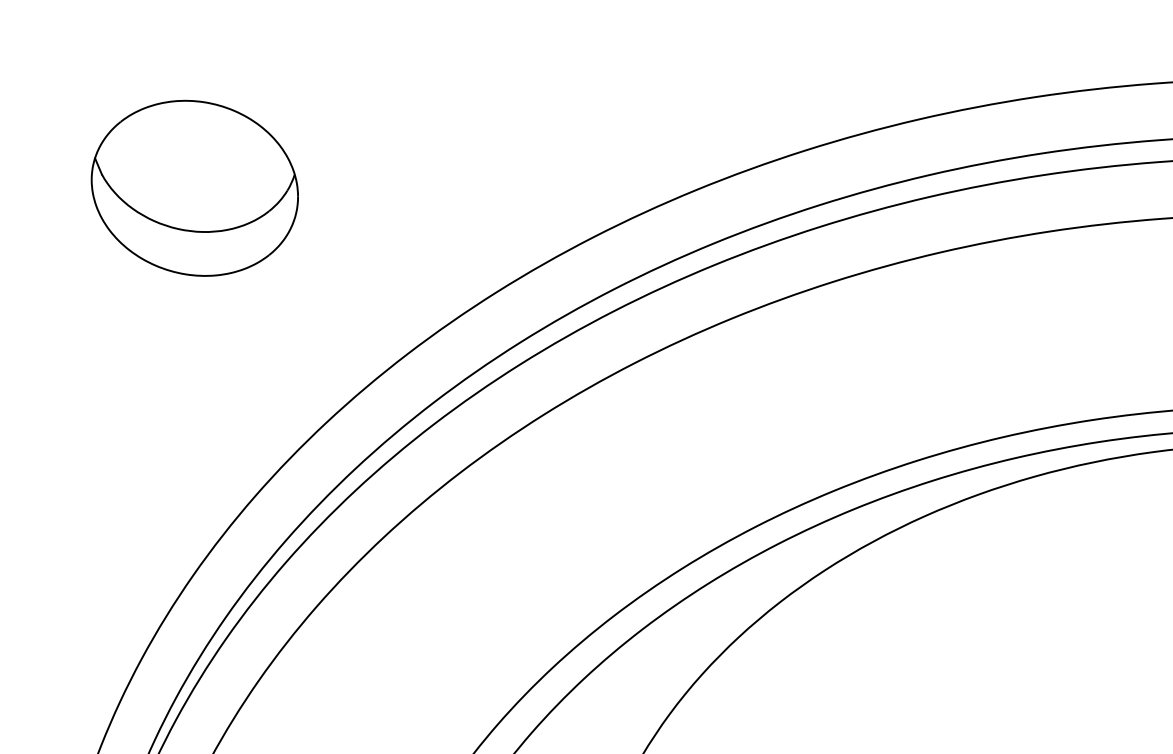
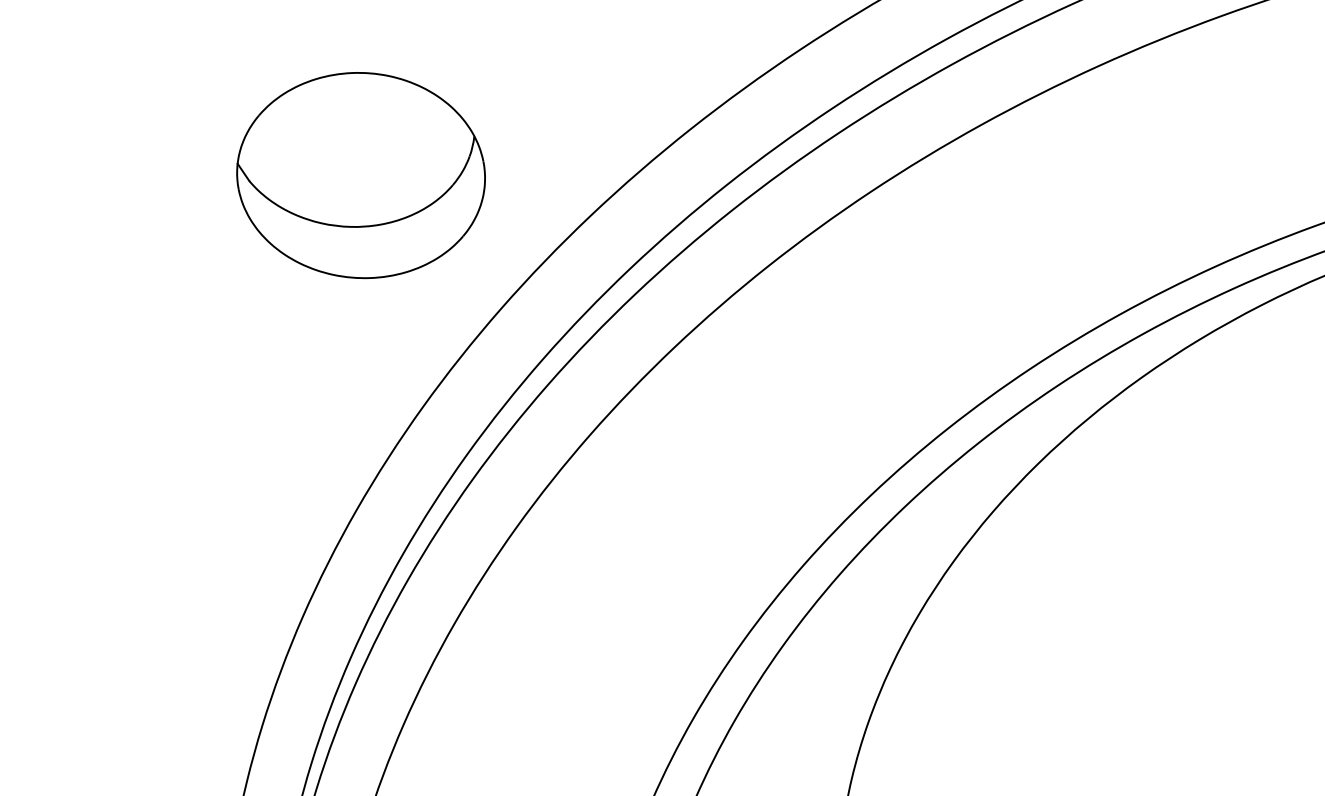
part: (194, 187) -> (360, 174), moved

